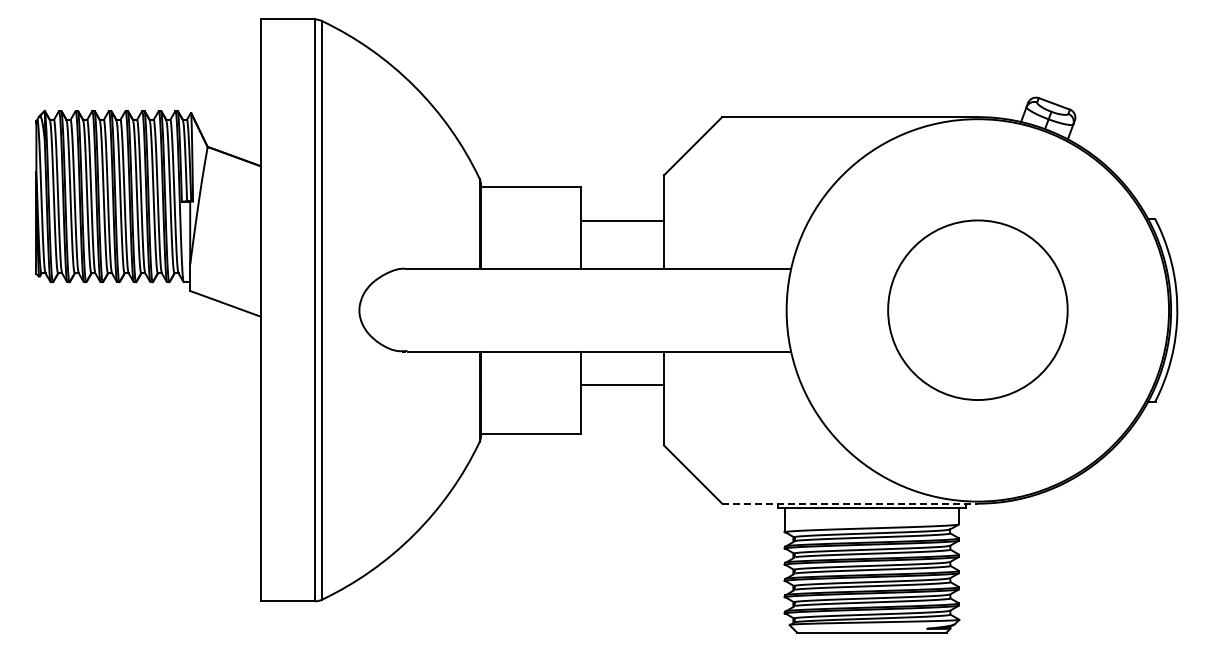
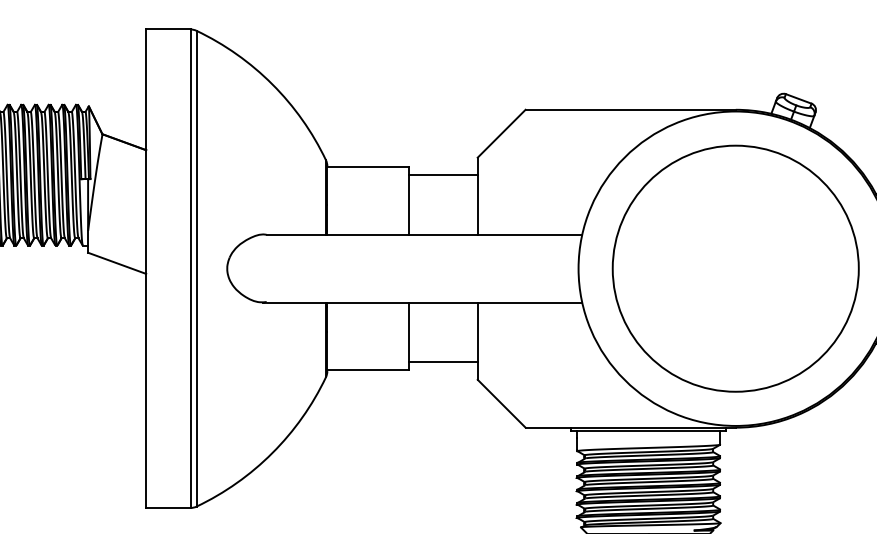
line: (622, 220) -> (443, 175), moved
circle: (977, 309) -> (735, 267), size x1.67
line: (622, 385) -> (443, 362), moved
line: (850, 503) -> (631, 427), dashed -> solid

